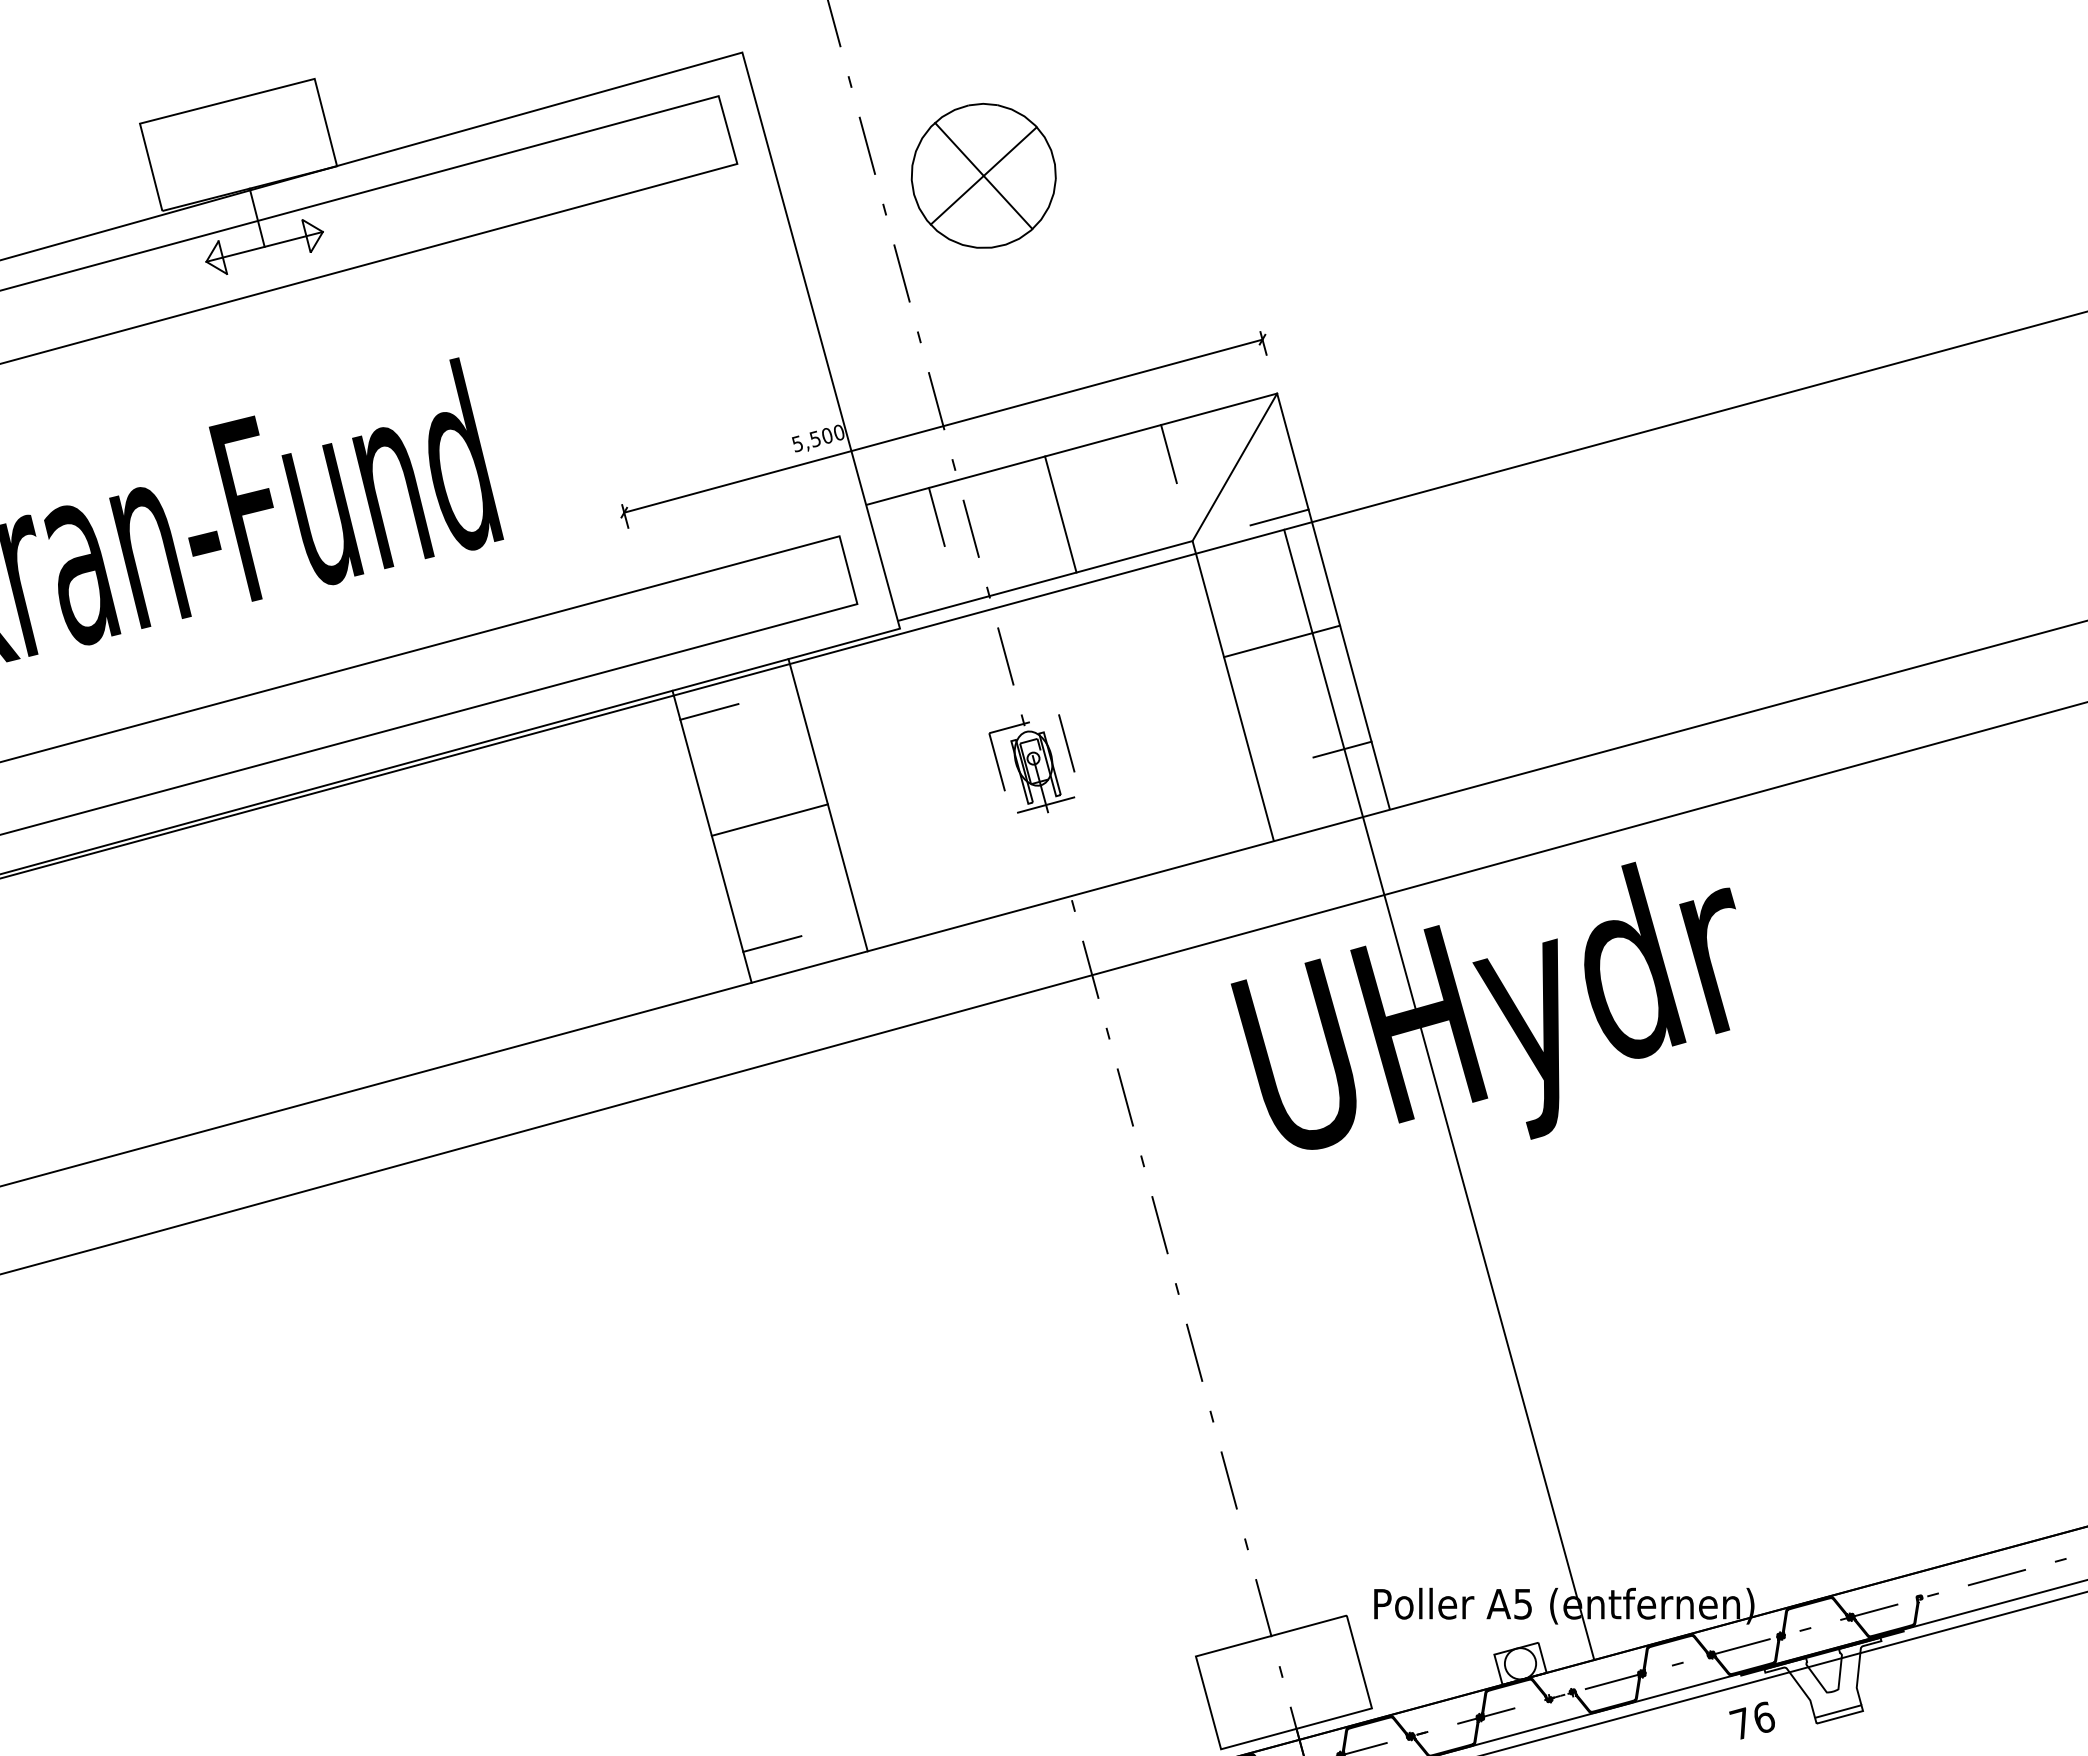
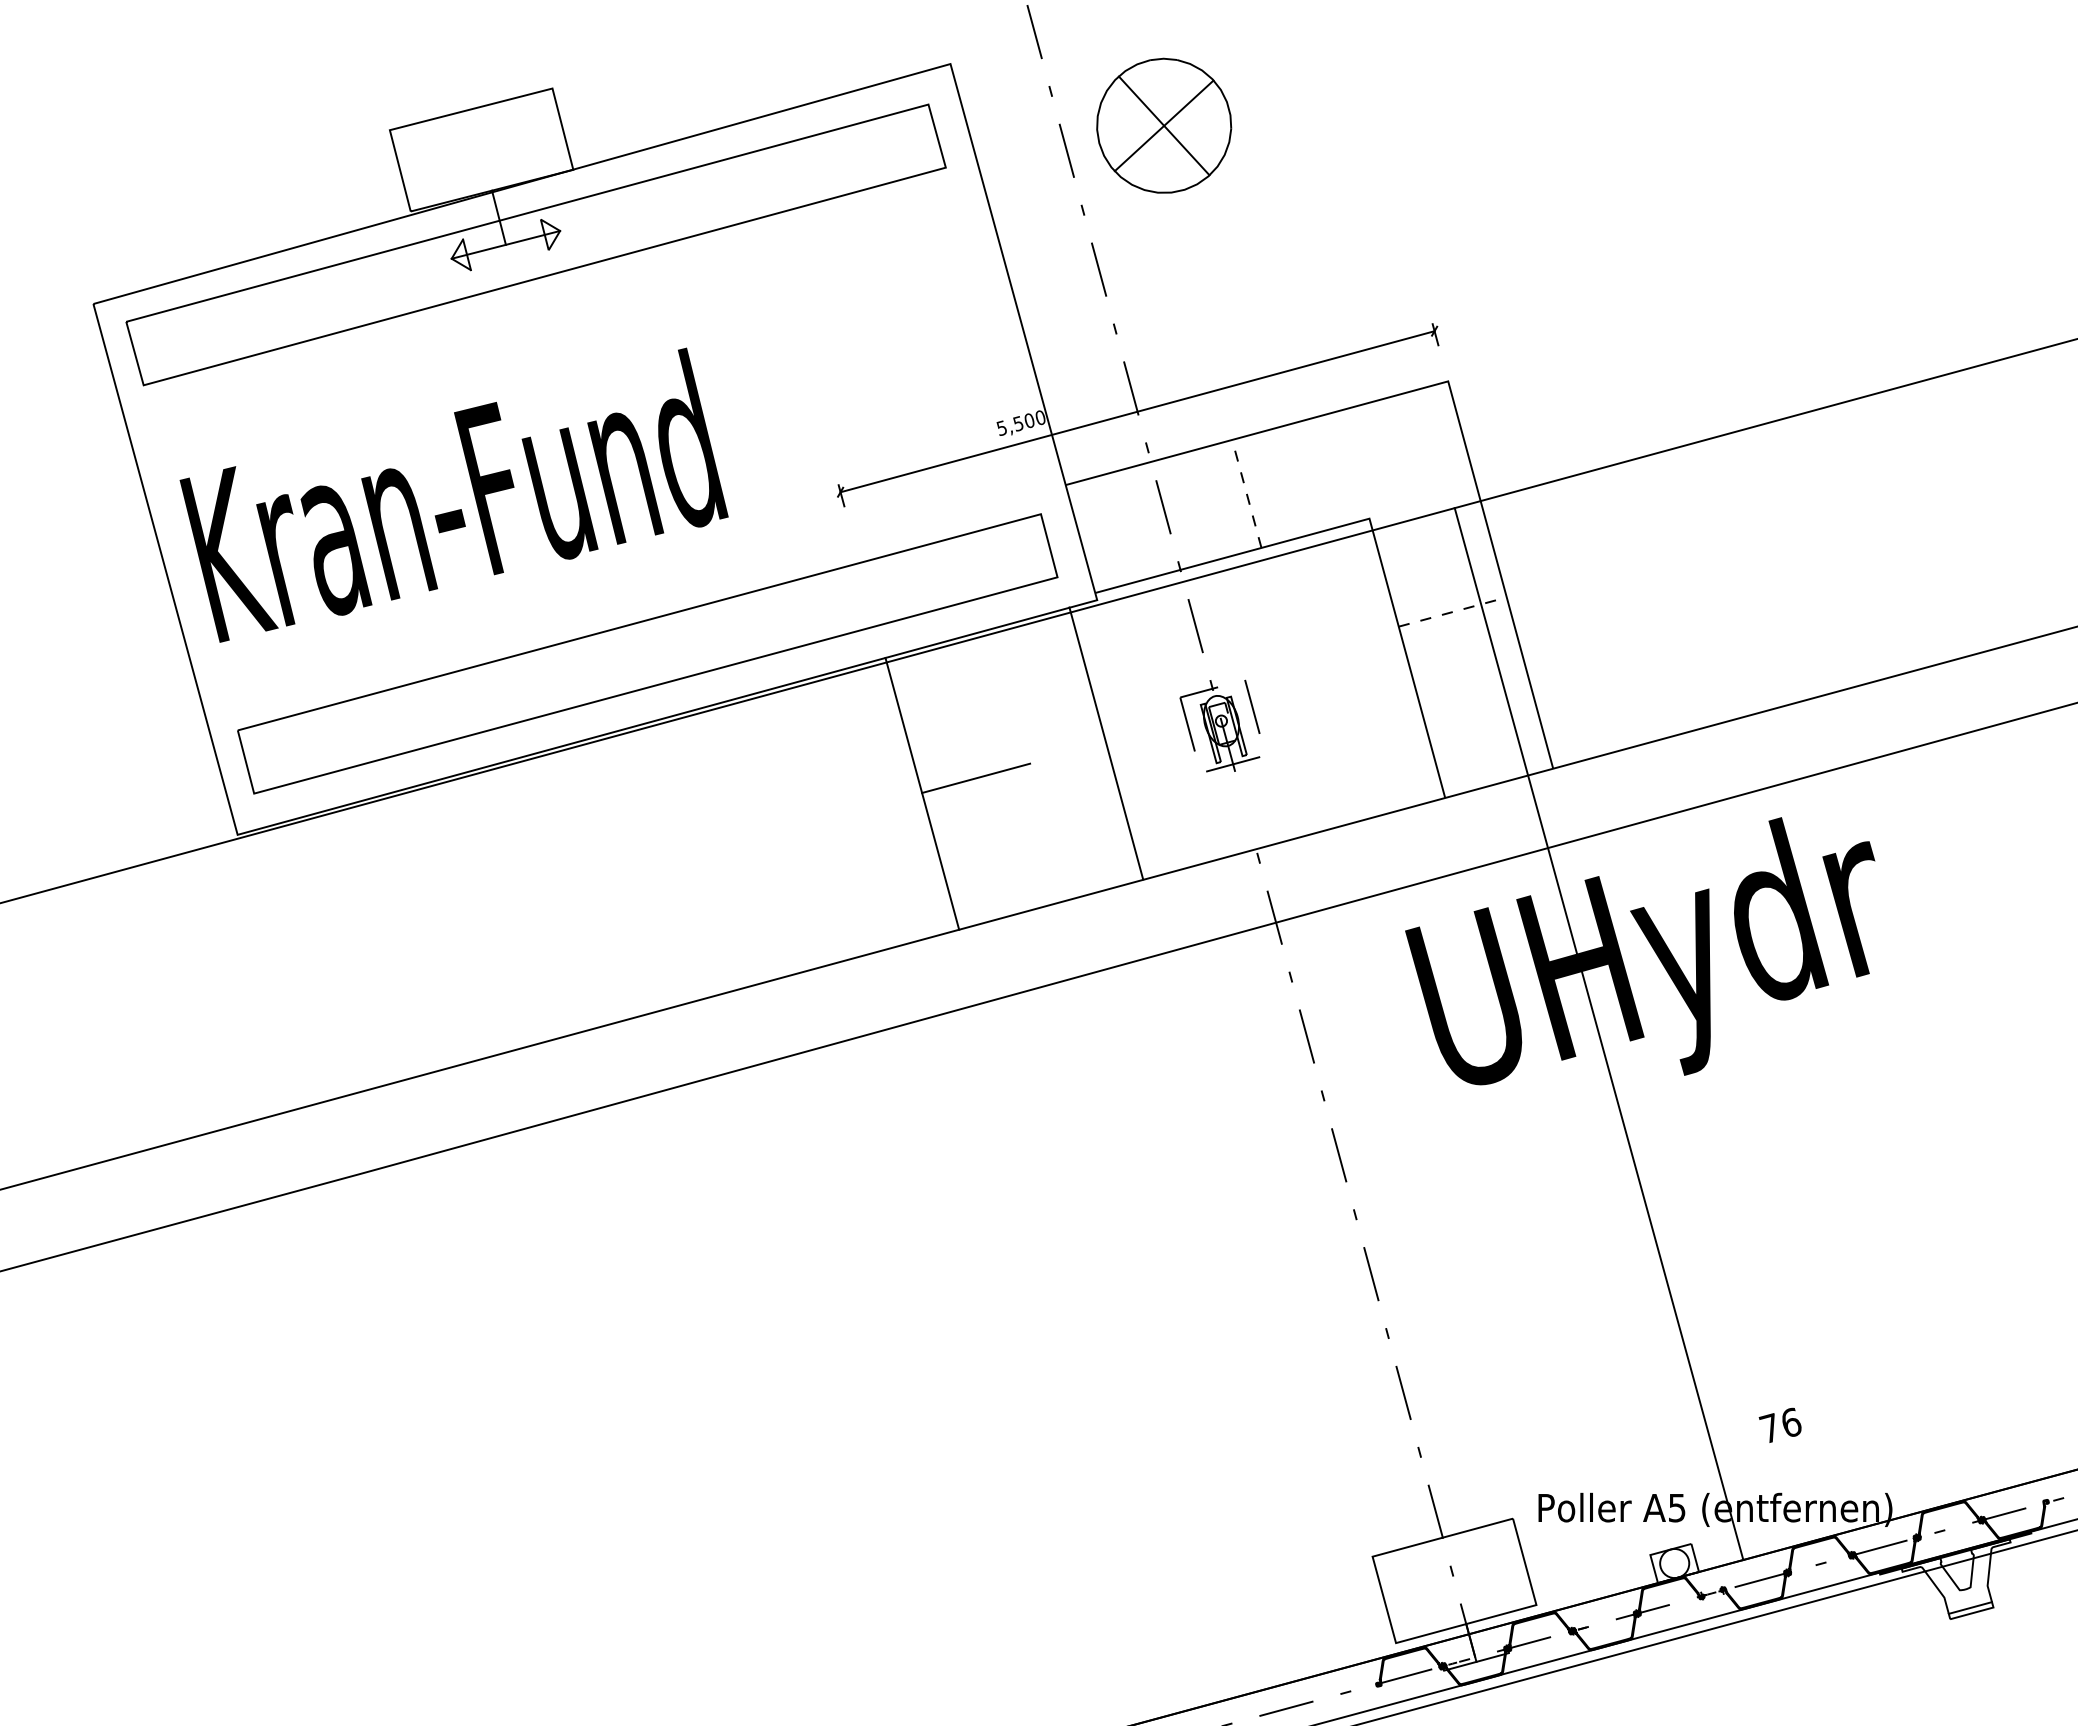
part: (984, 175) -> (1164, 125), moved
line: (1168, 453) -> (1347, 437), removed
line: (1234, 466) -> (1408, 449), removed
line: (1060, 514) -> (1246, 493), solid -> dashed
line: (936, 517) -> (1131, 496), removed
line: (1279, 517) -> (1450, 496), removed
line: (1281, 641) -> (1452, 612), solid -> dashed
line: (709, 711) -> (919, 677), removed
line: (1343, 749) -> (1509, 712), removed
line: (828, 805) -> (1106, 743), moved
line: (772, 943) -> (978, 893), removed
text: (1751, 1719) -> (1779, 1424), moved

